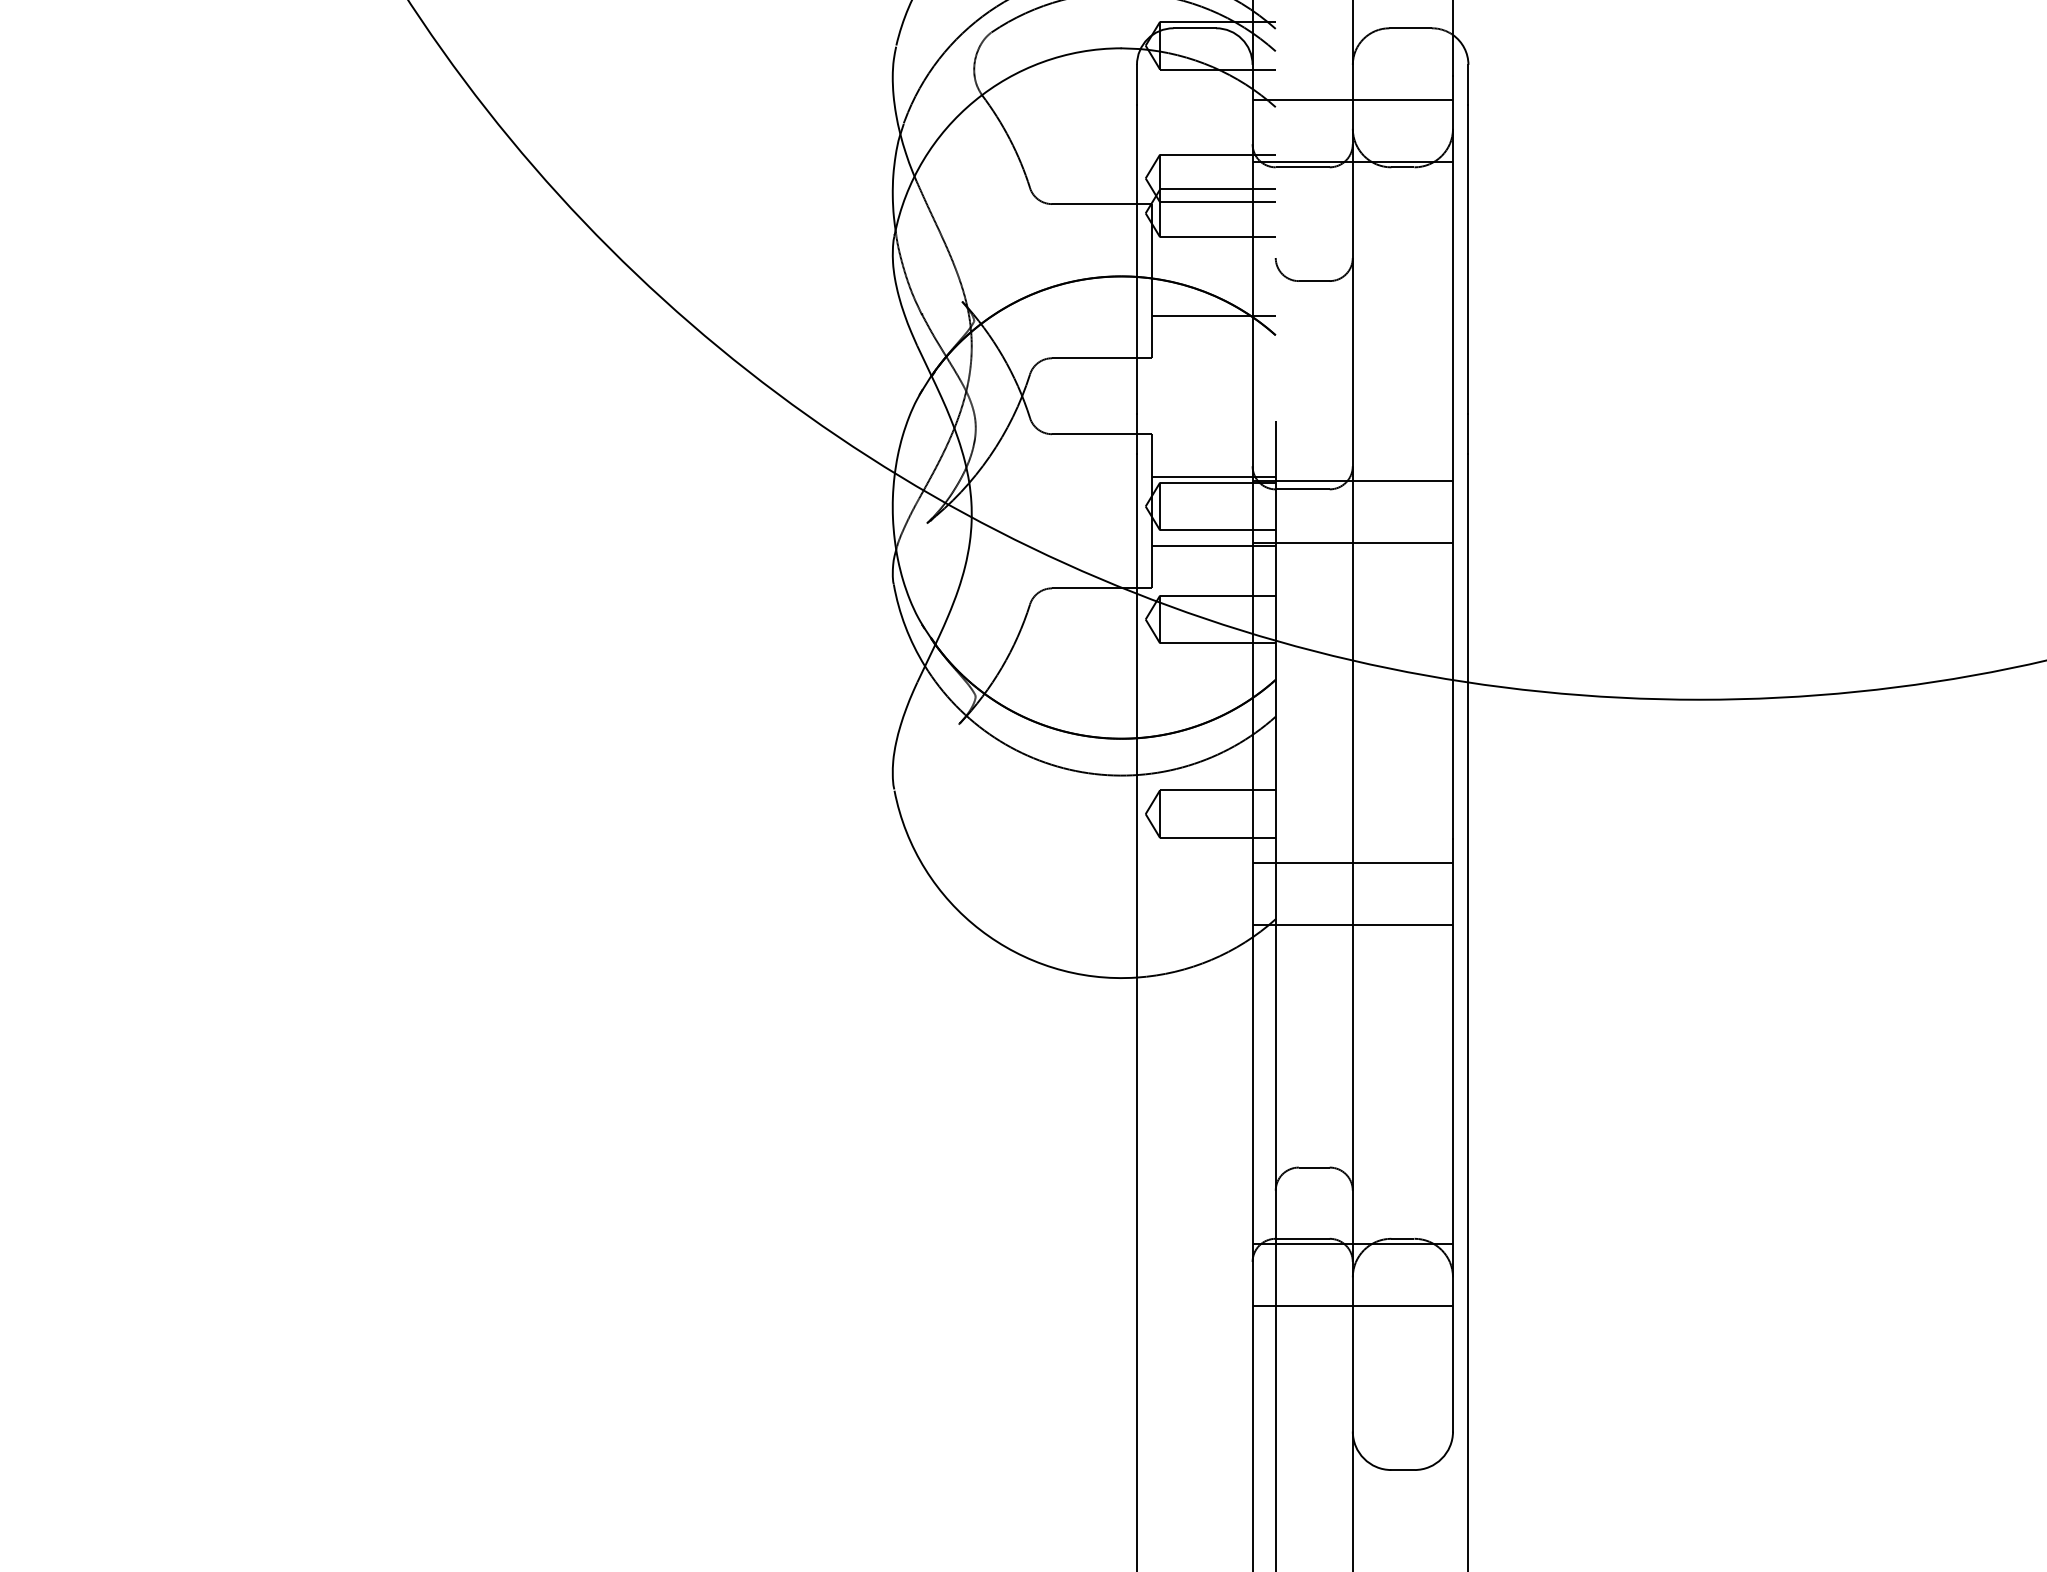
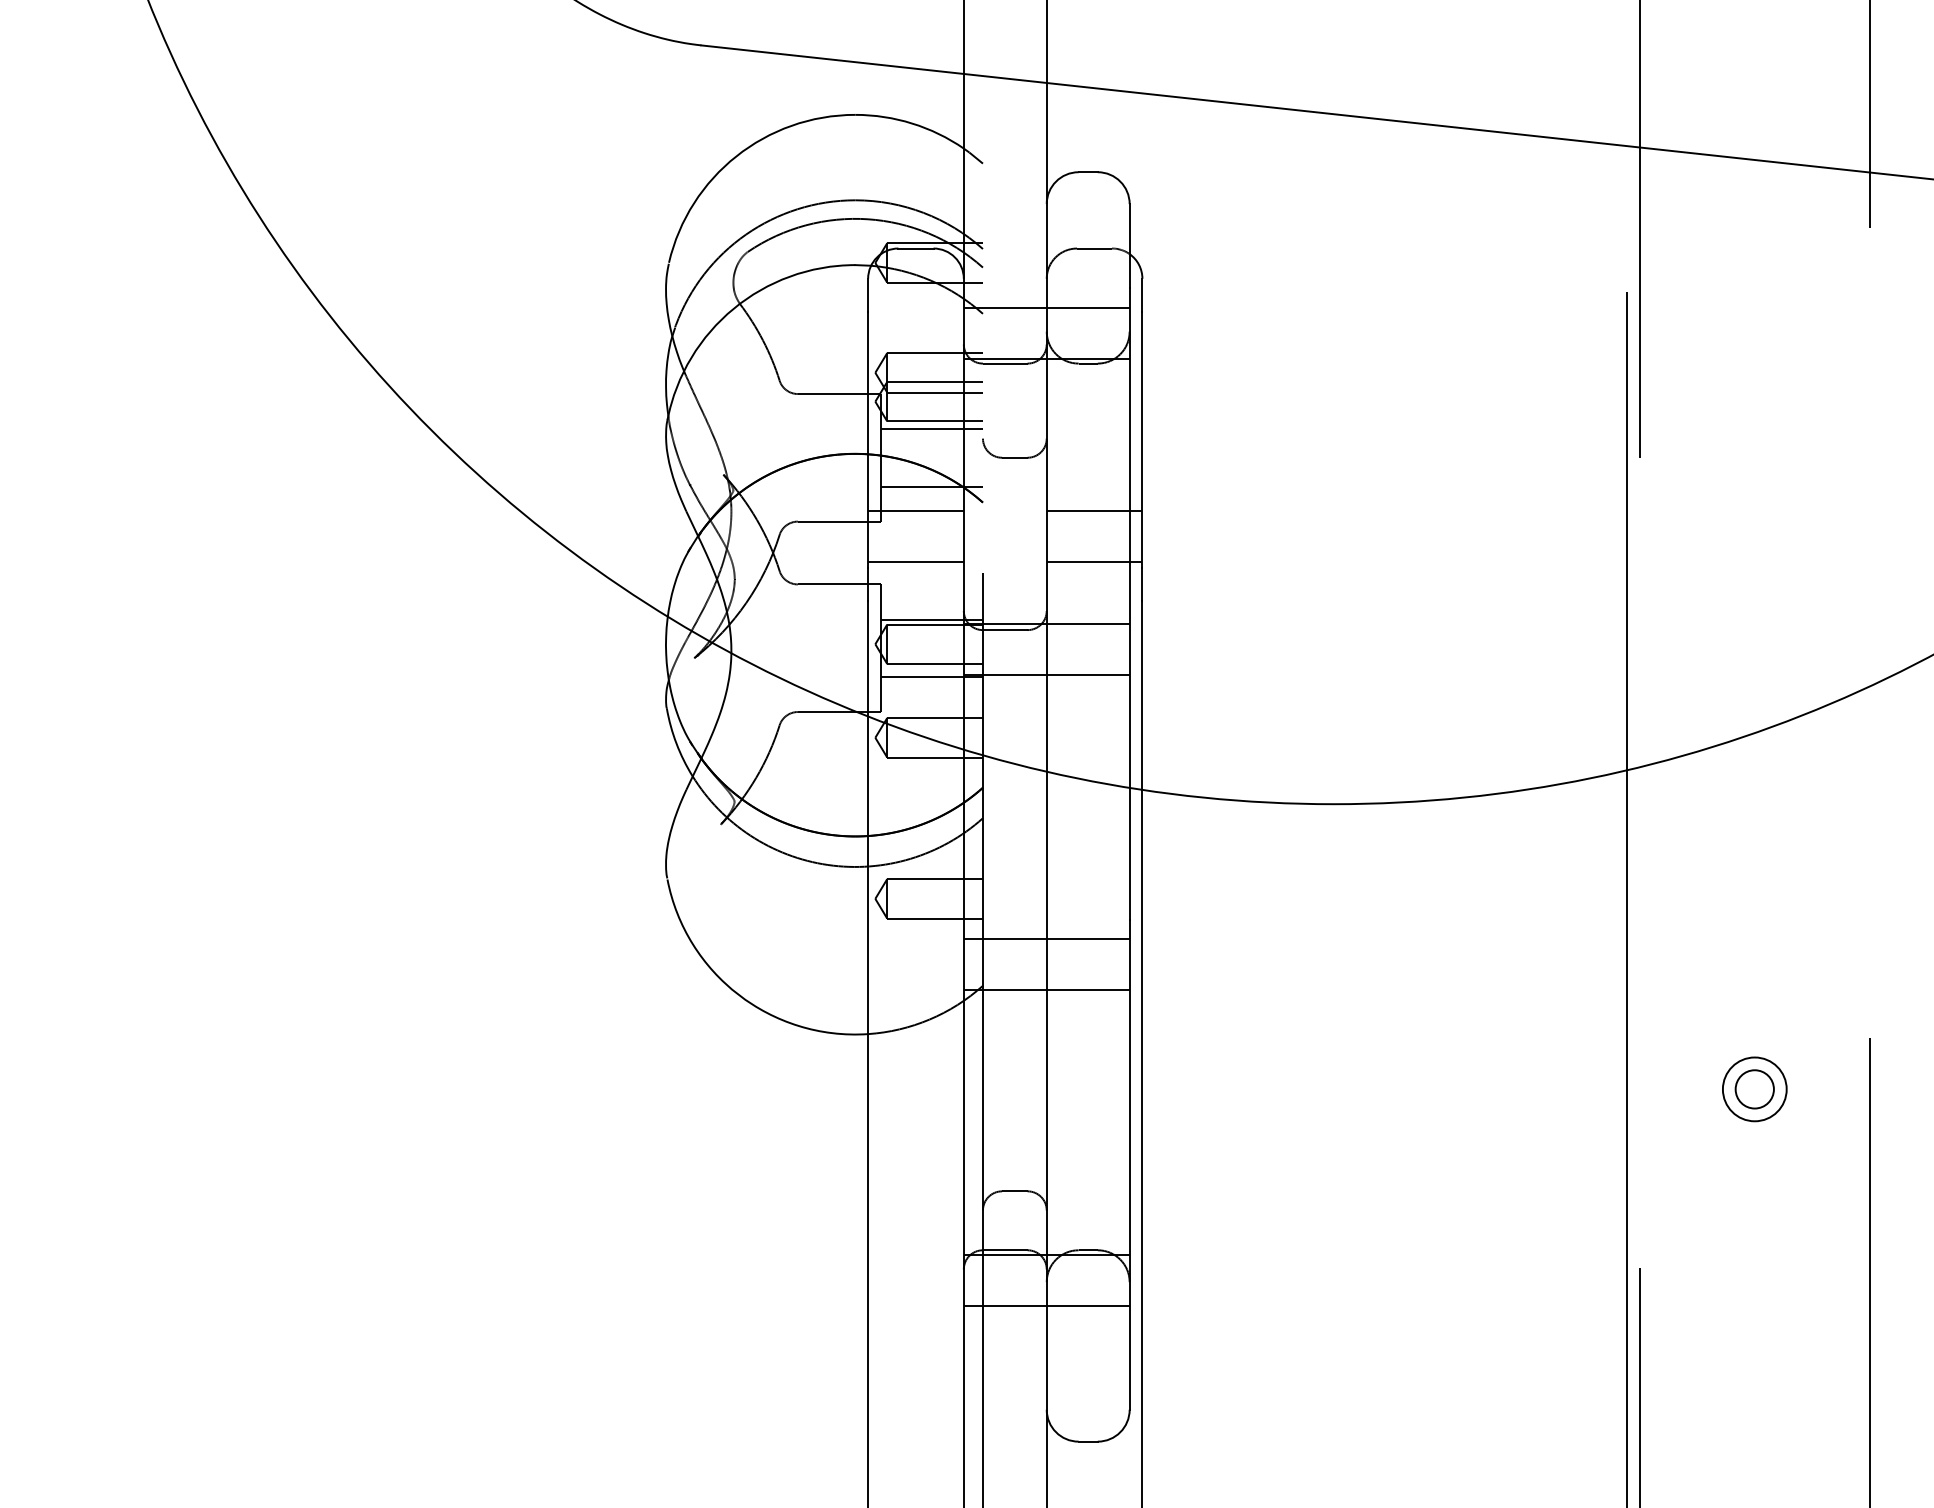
line: (1213, 246) -> (931, 429), added
line: (1194, 346) -> (915, 511), added
line: (1410, 346) -> (1094, 511), added
line: (1194, 407) -> (915, 562), added
line: (1410, 407) -> (1094, 562), added

